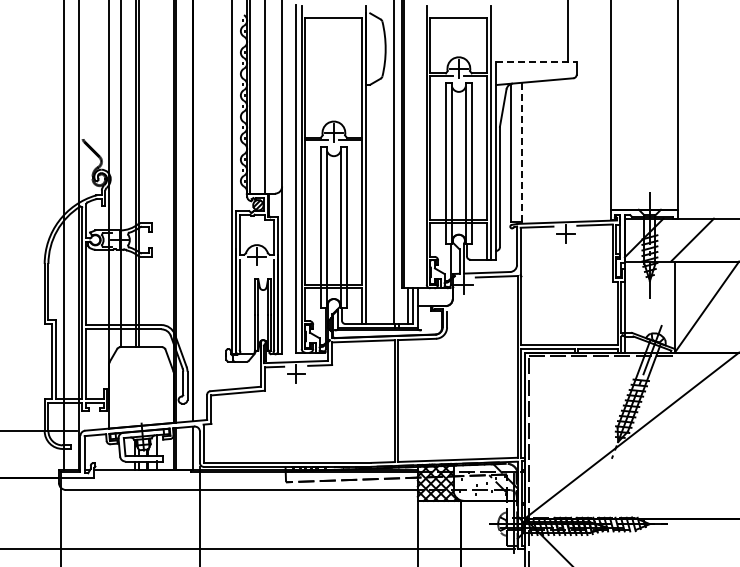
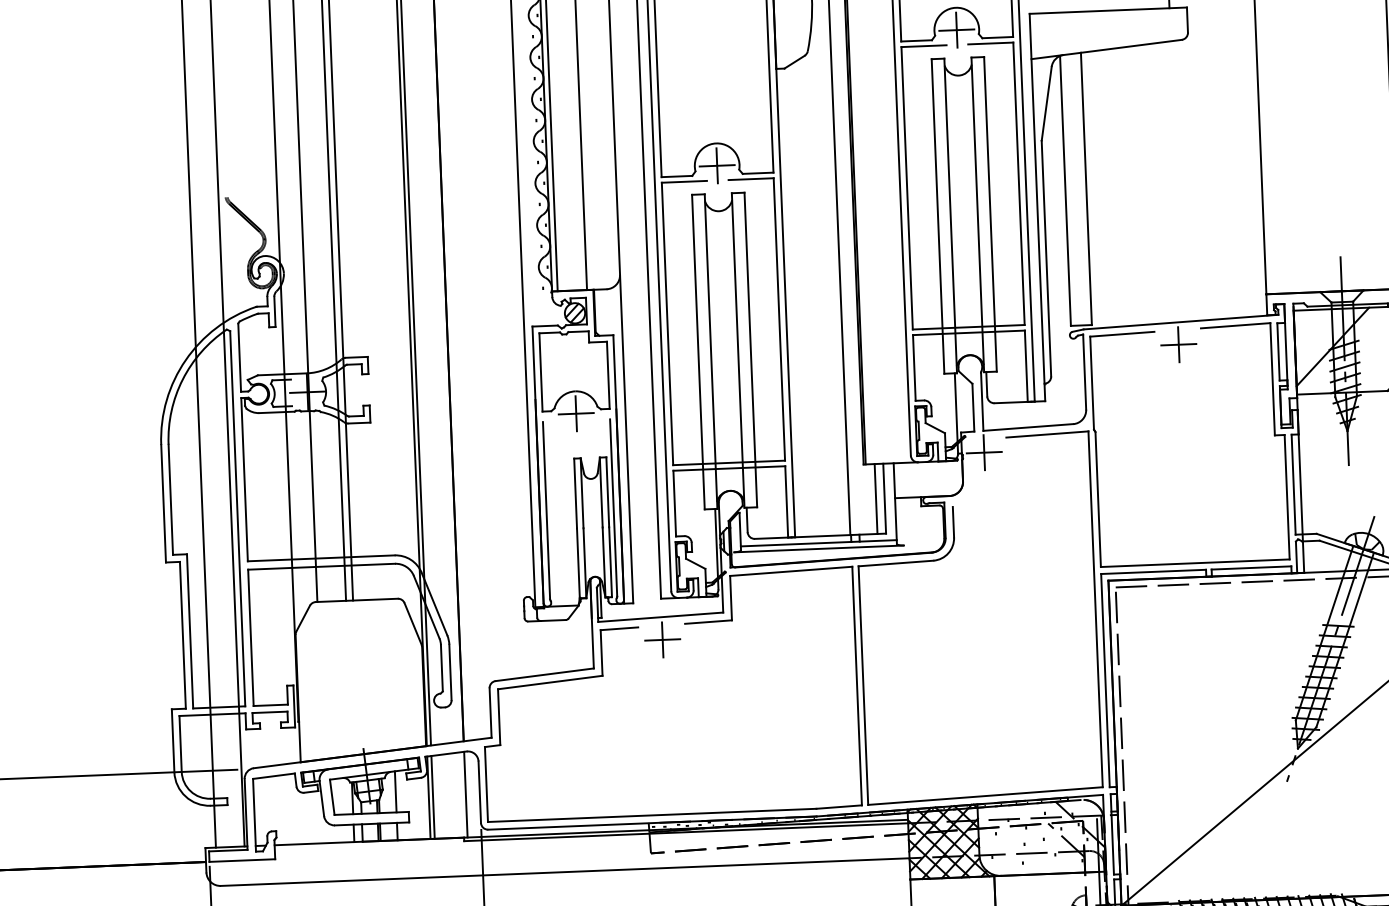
line: (537, 61) -> (1110, 9), dashed -> solid
line: (521, 152) -> (1085, 189), dashed -> solid

